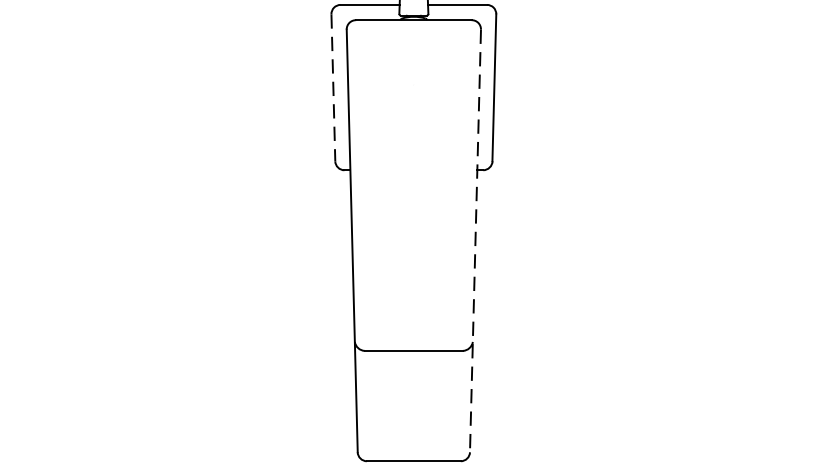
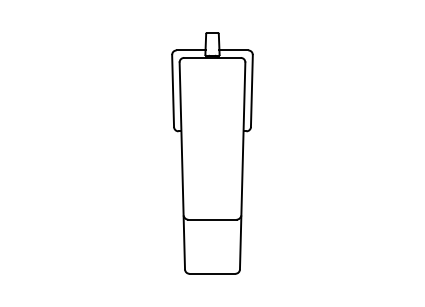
line: (334, 88) -> (173, 91), dashed -> solid
line: (475, 242) -> (242, 166), dashed -> solid

